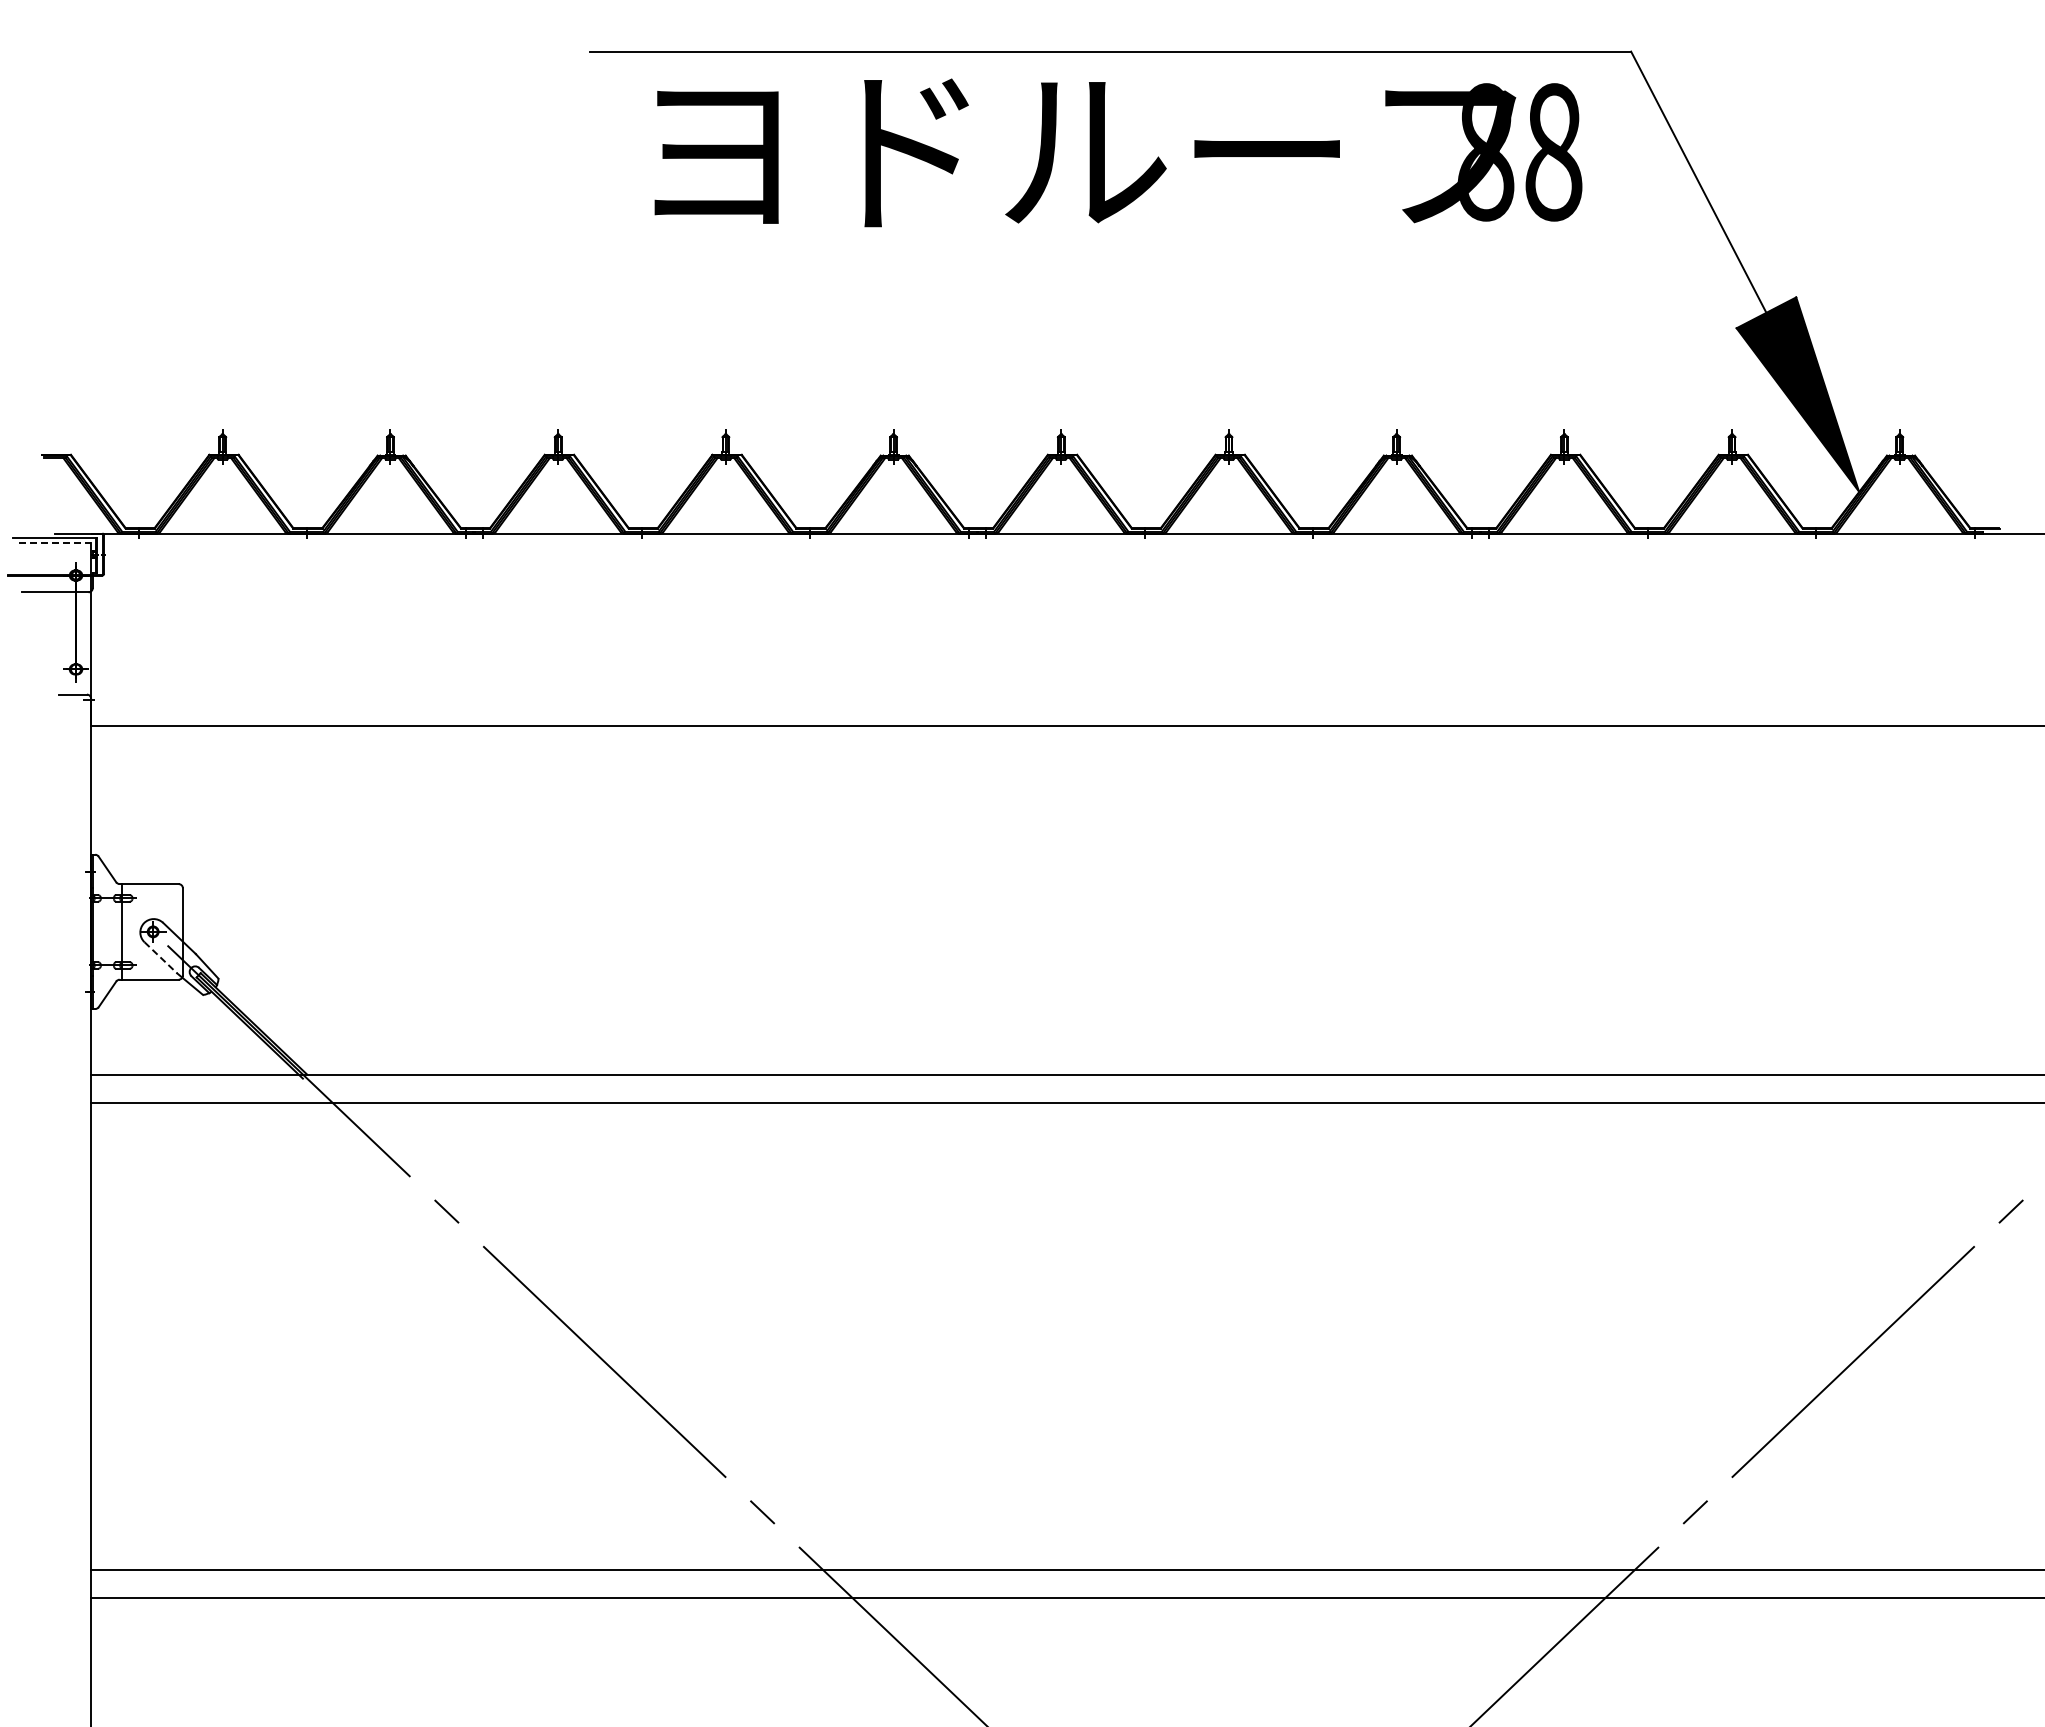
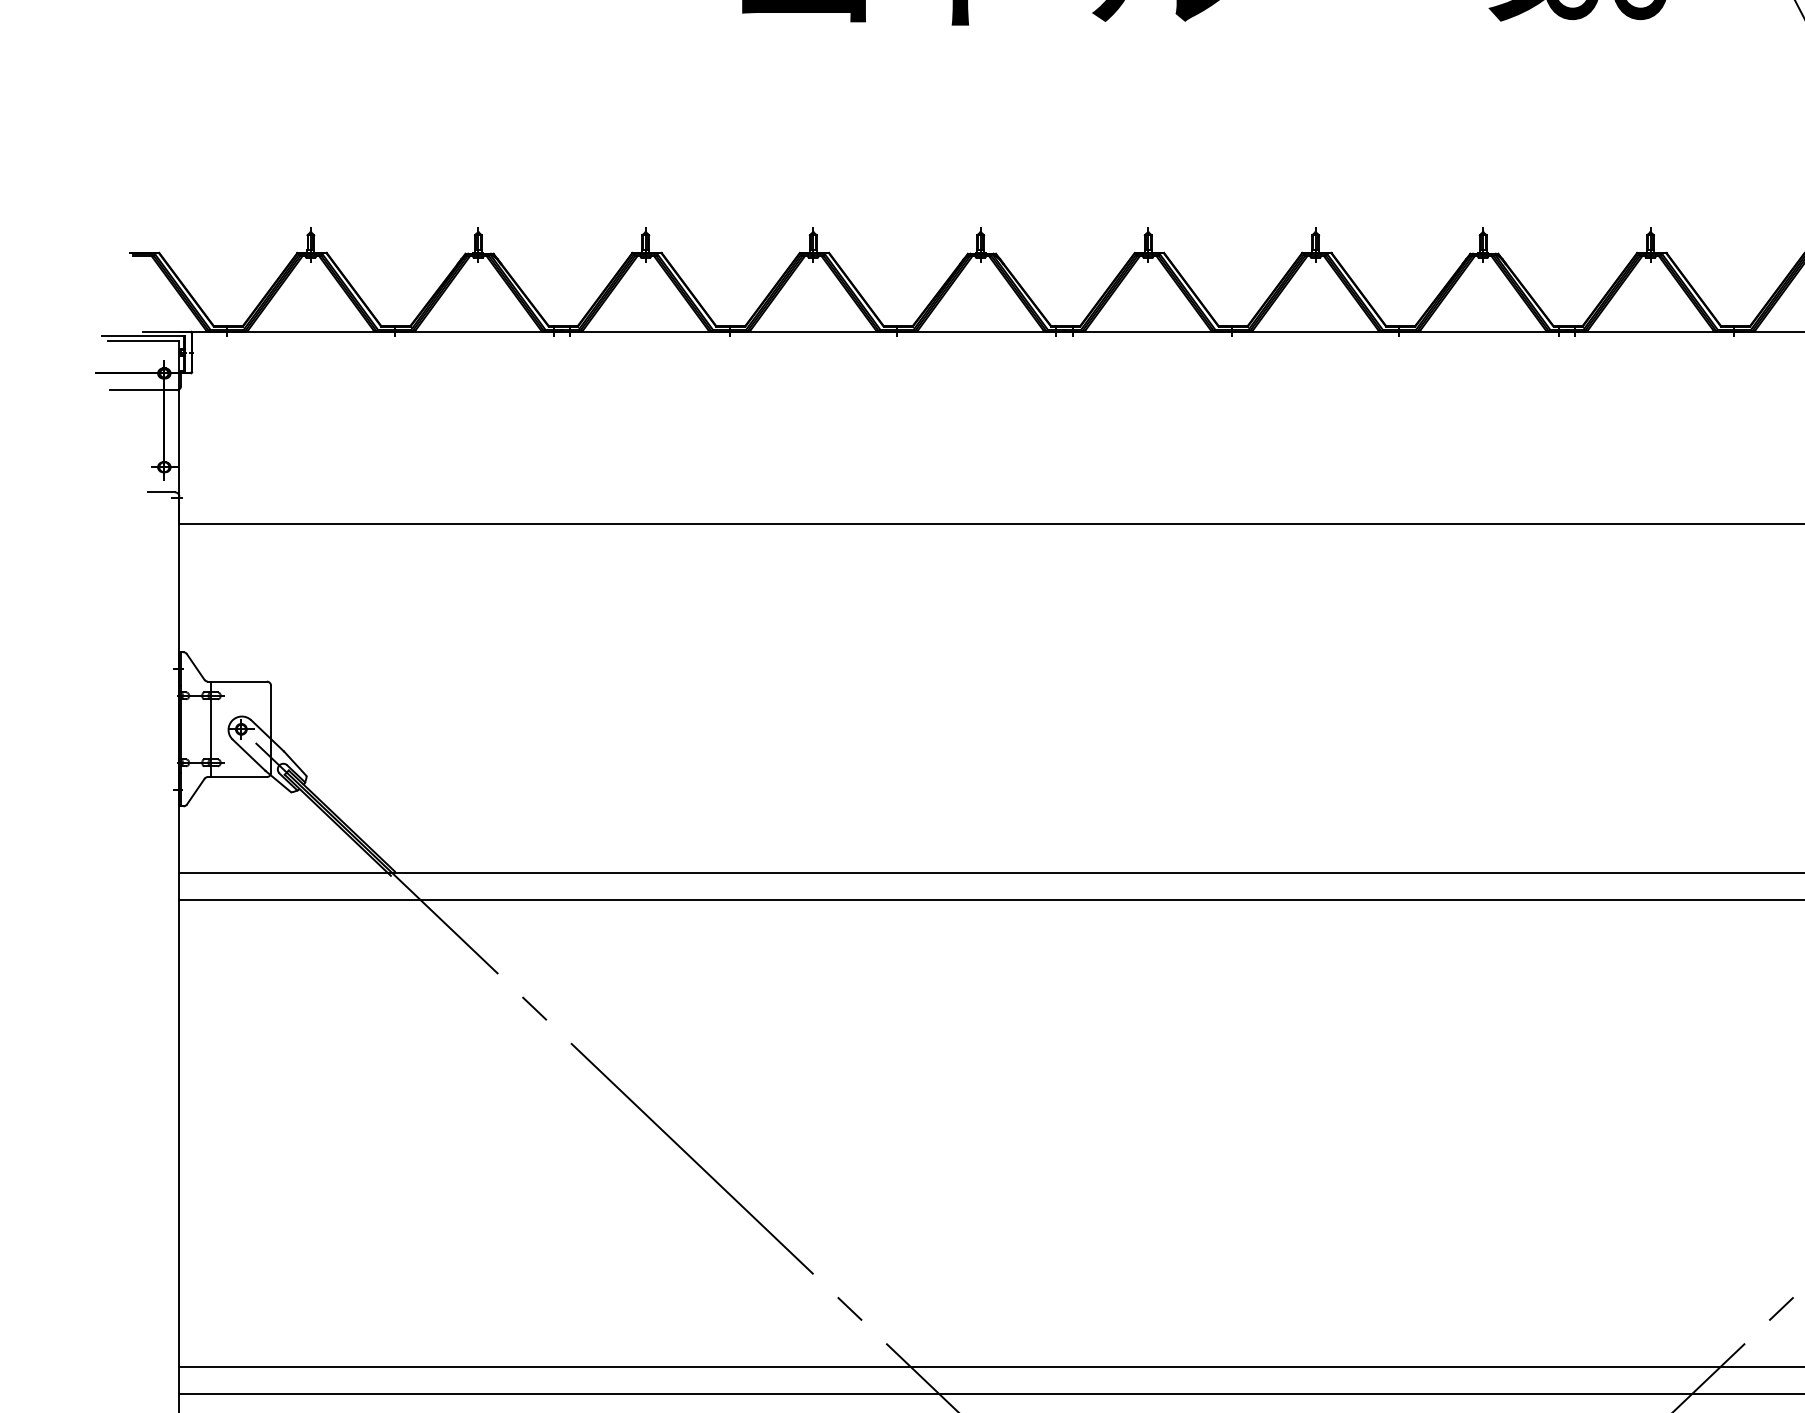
line: (55, 542) -> (143, 340), dashed -> solid
line: (160, 957) -> (248, 754), dashed -> solid

